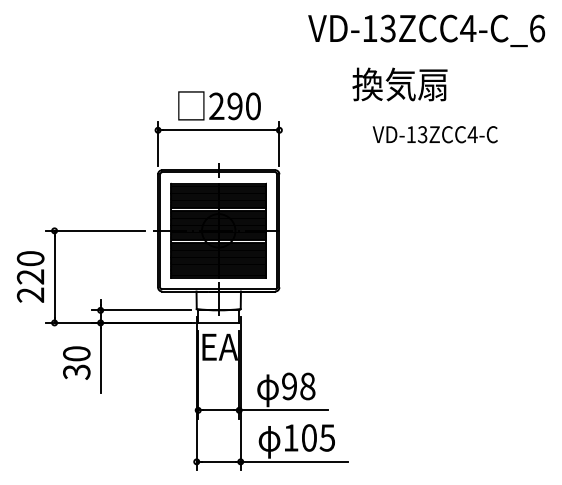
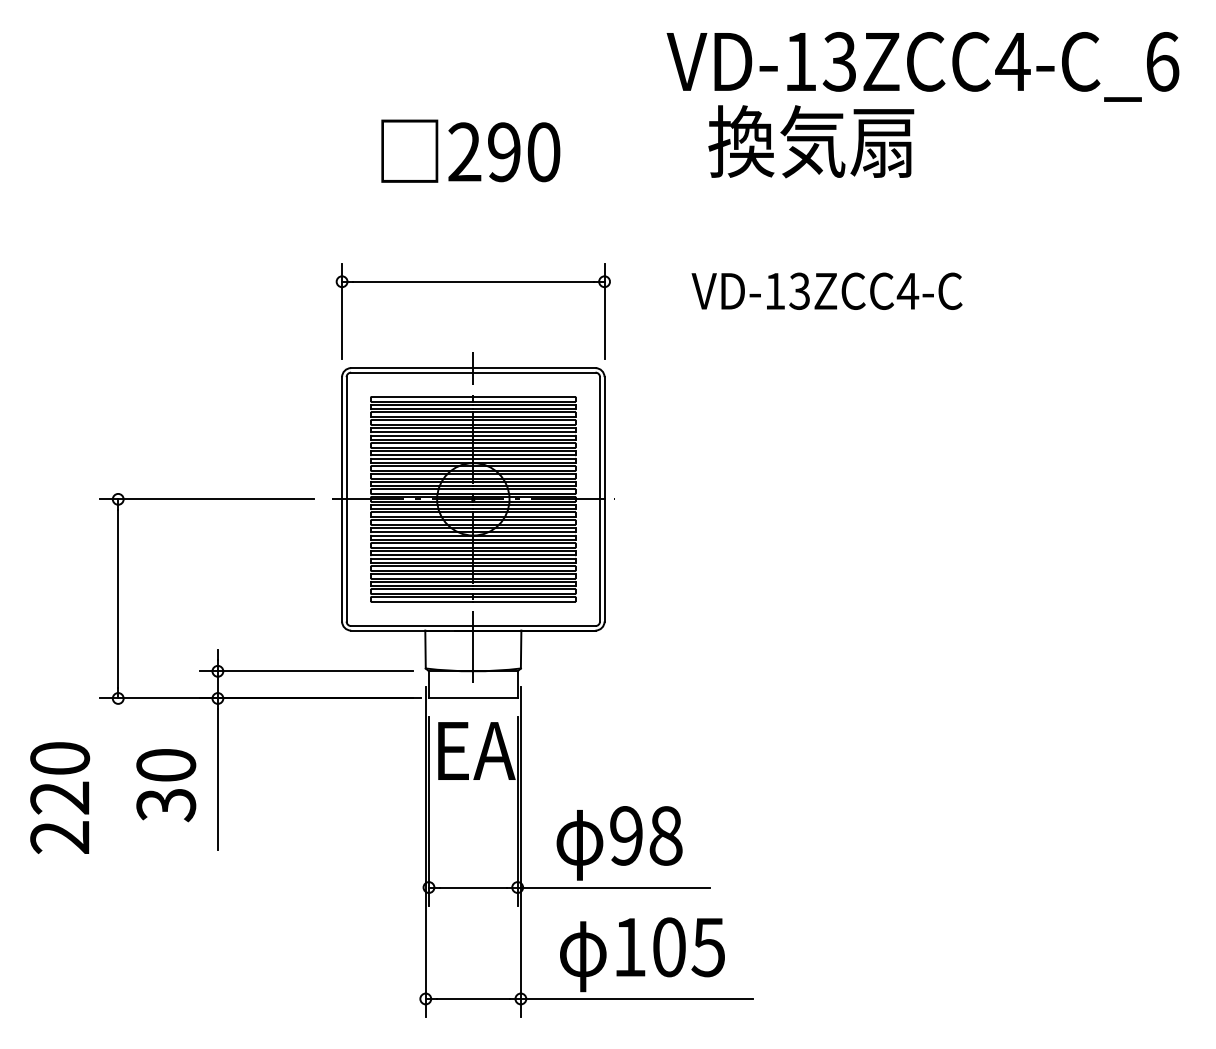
text: (399, 84) -> (810, 141), moved
text: (219, 105) -> (470, 150), moved
text: (434, 134) -> (825, 290), moved
text: (30, 276) -> (59, 797), moved

